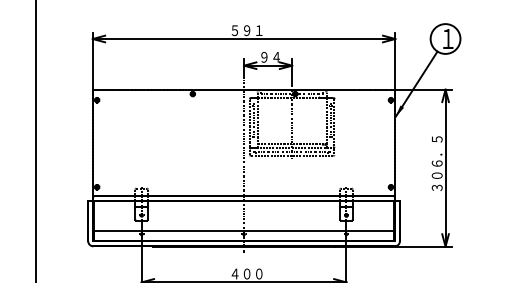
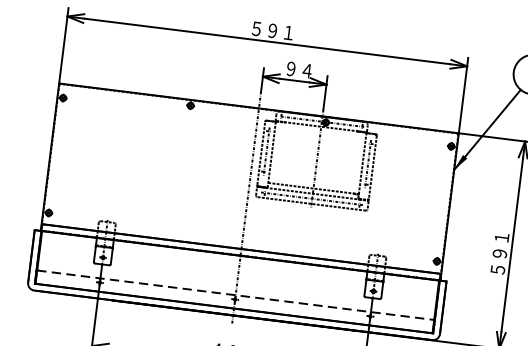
text: (436, 163) -> (501, 237), ３０６．５ -> ５９１
line: (244, 231) -> (236, 295), solid -> dashed

